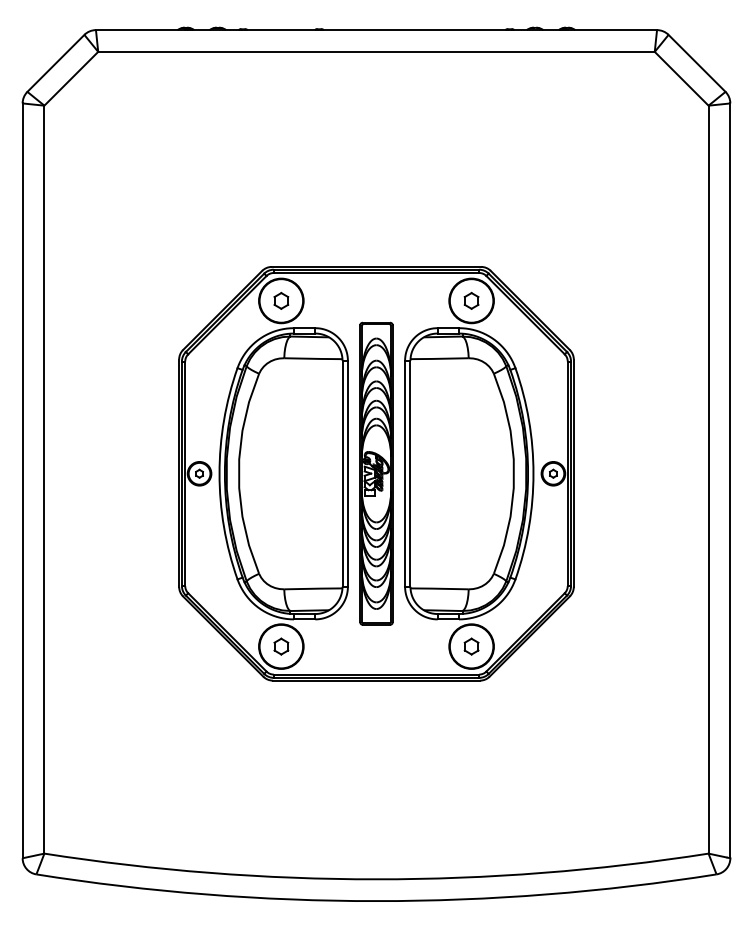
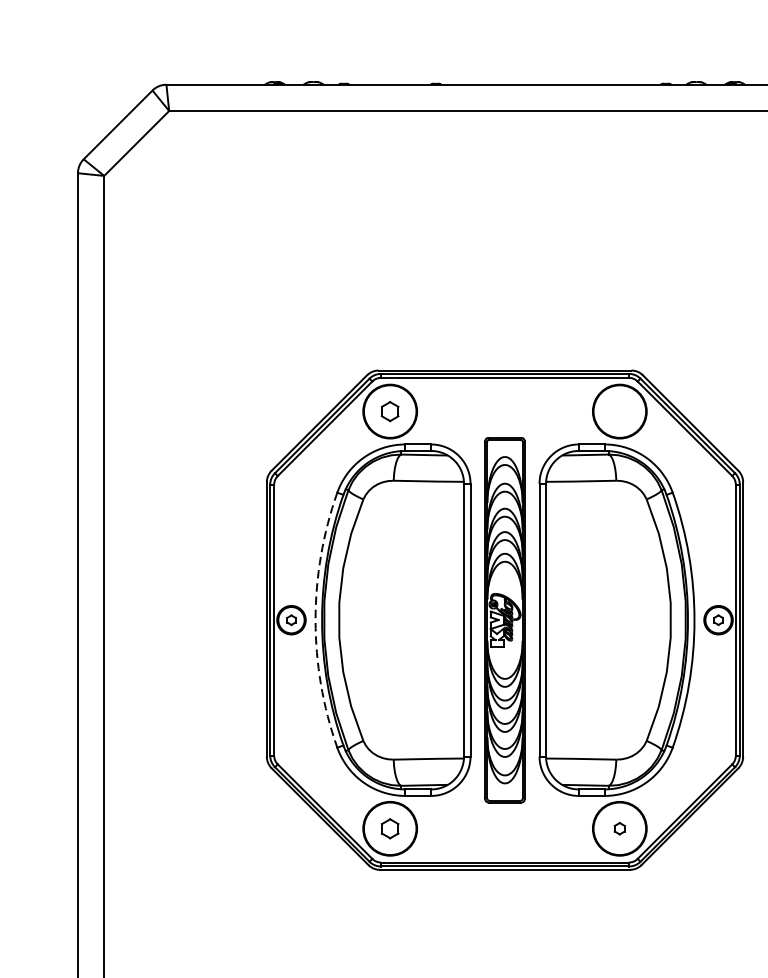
part: (471, 300) -> (619, 411), removed
arc: (219, 473) -> (315, 619), solid -> dashed
part: (471, 646) -> (619, 828), size x0.6

